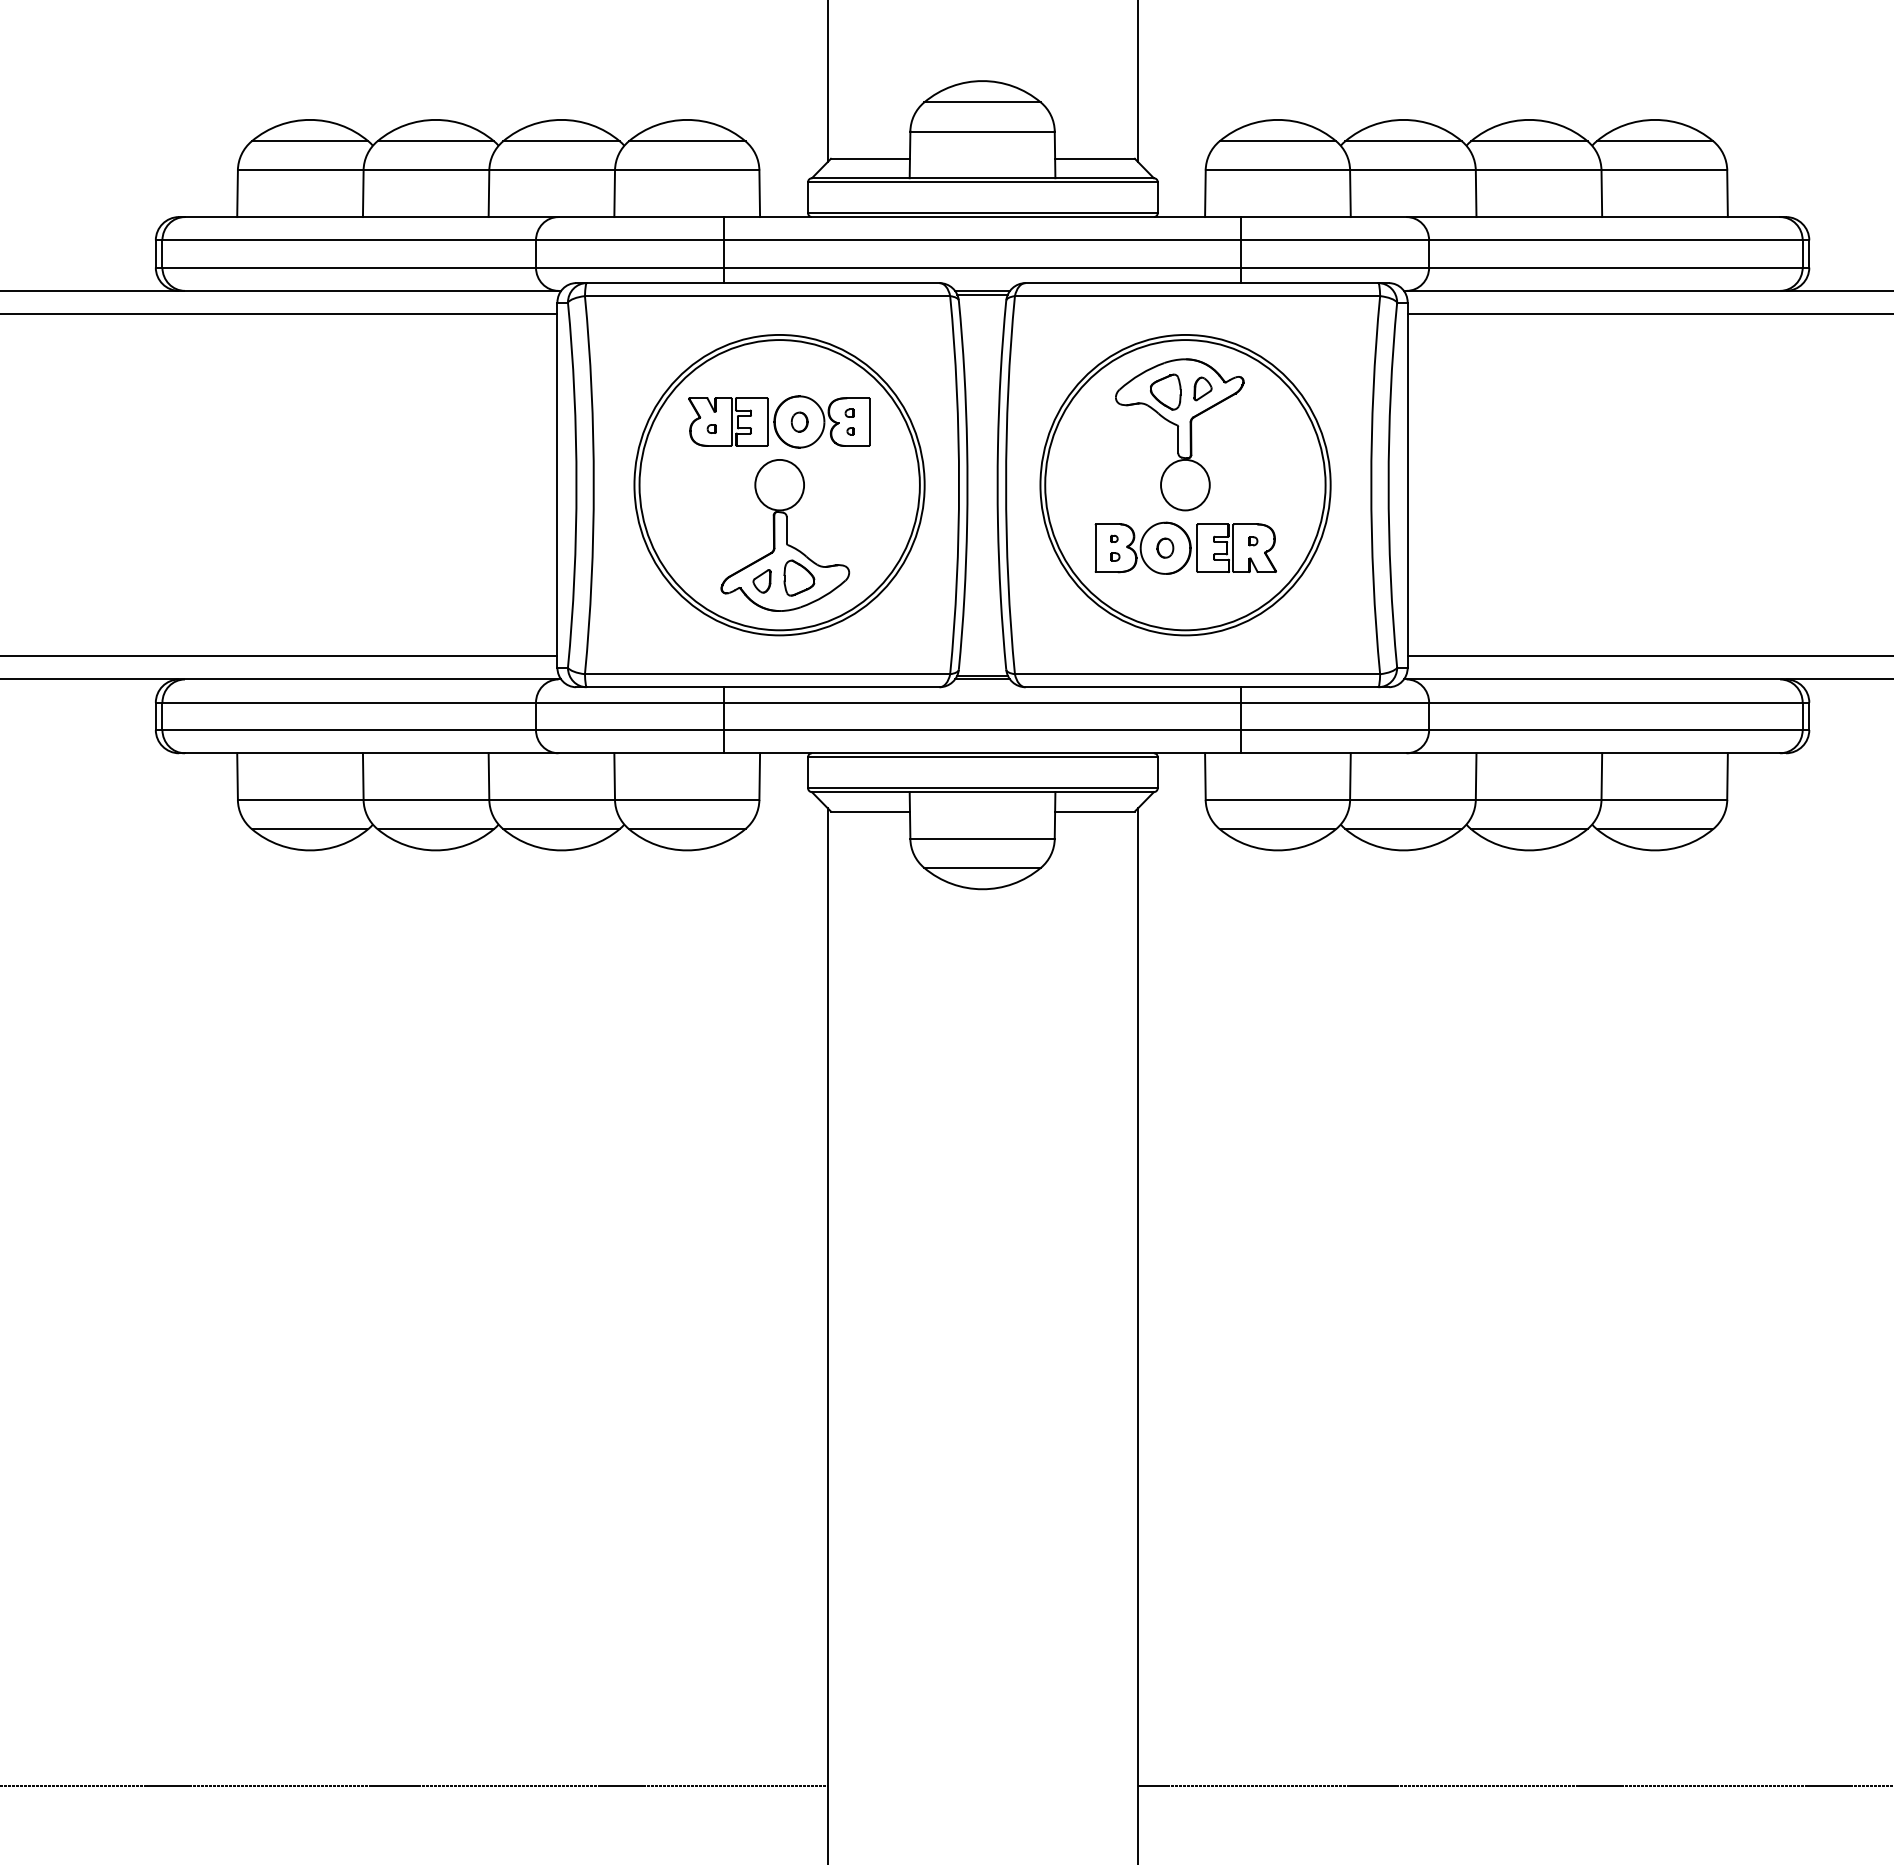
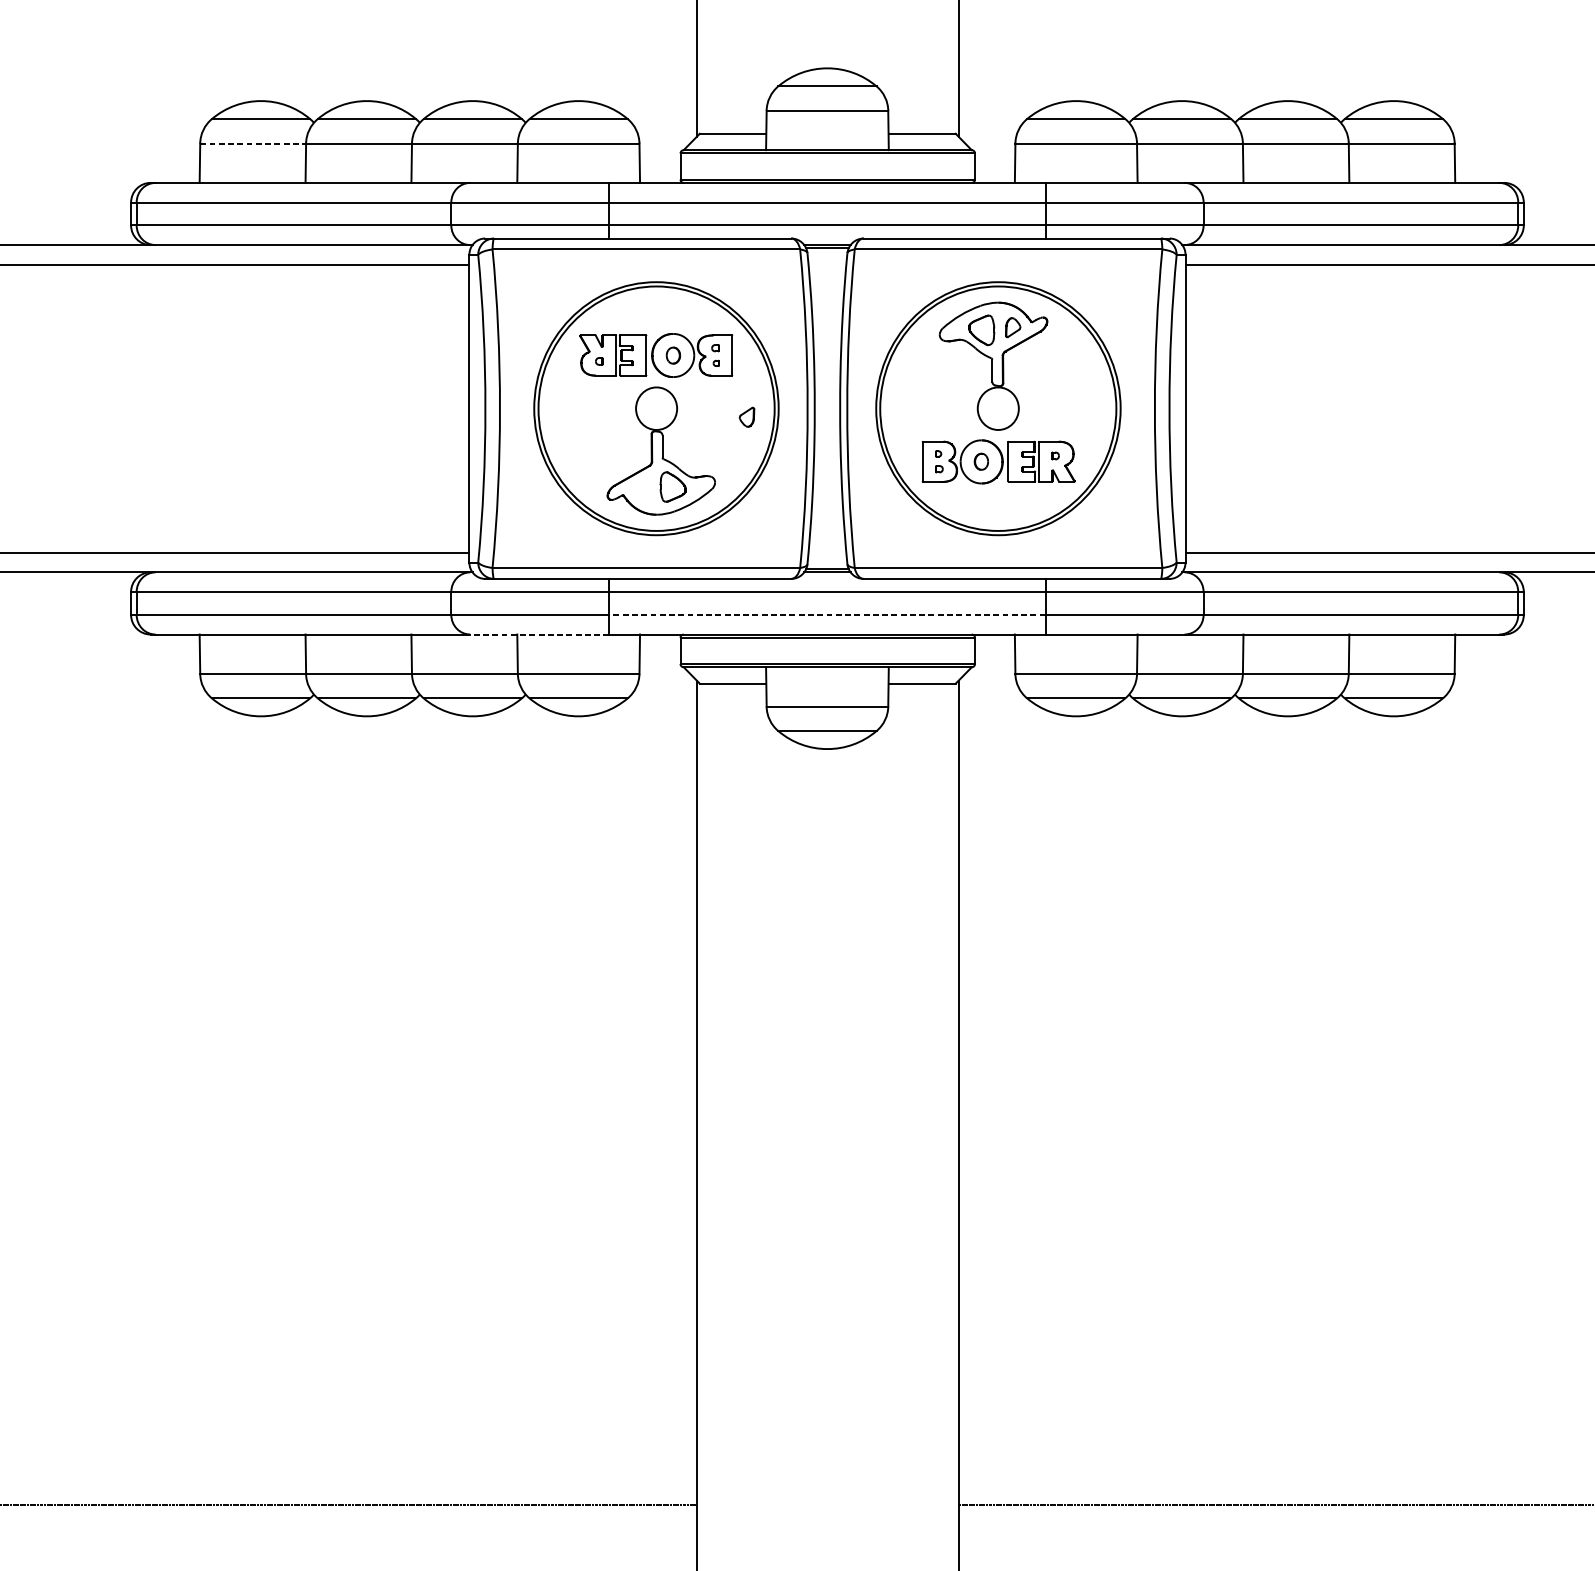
line: (300, 170) -> (252, 143), solid -> dashed
part: (761, 581) -> (746, 417), moved
line: (982, 729) -> (827, 614), solid -> dashed
line: (641, 753) -> (540, 634), solid -> dashed

